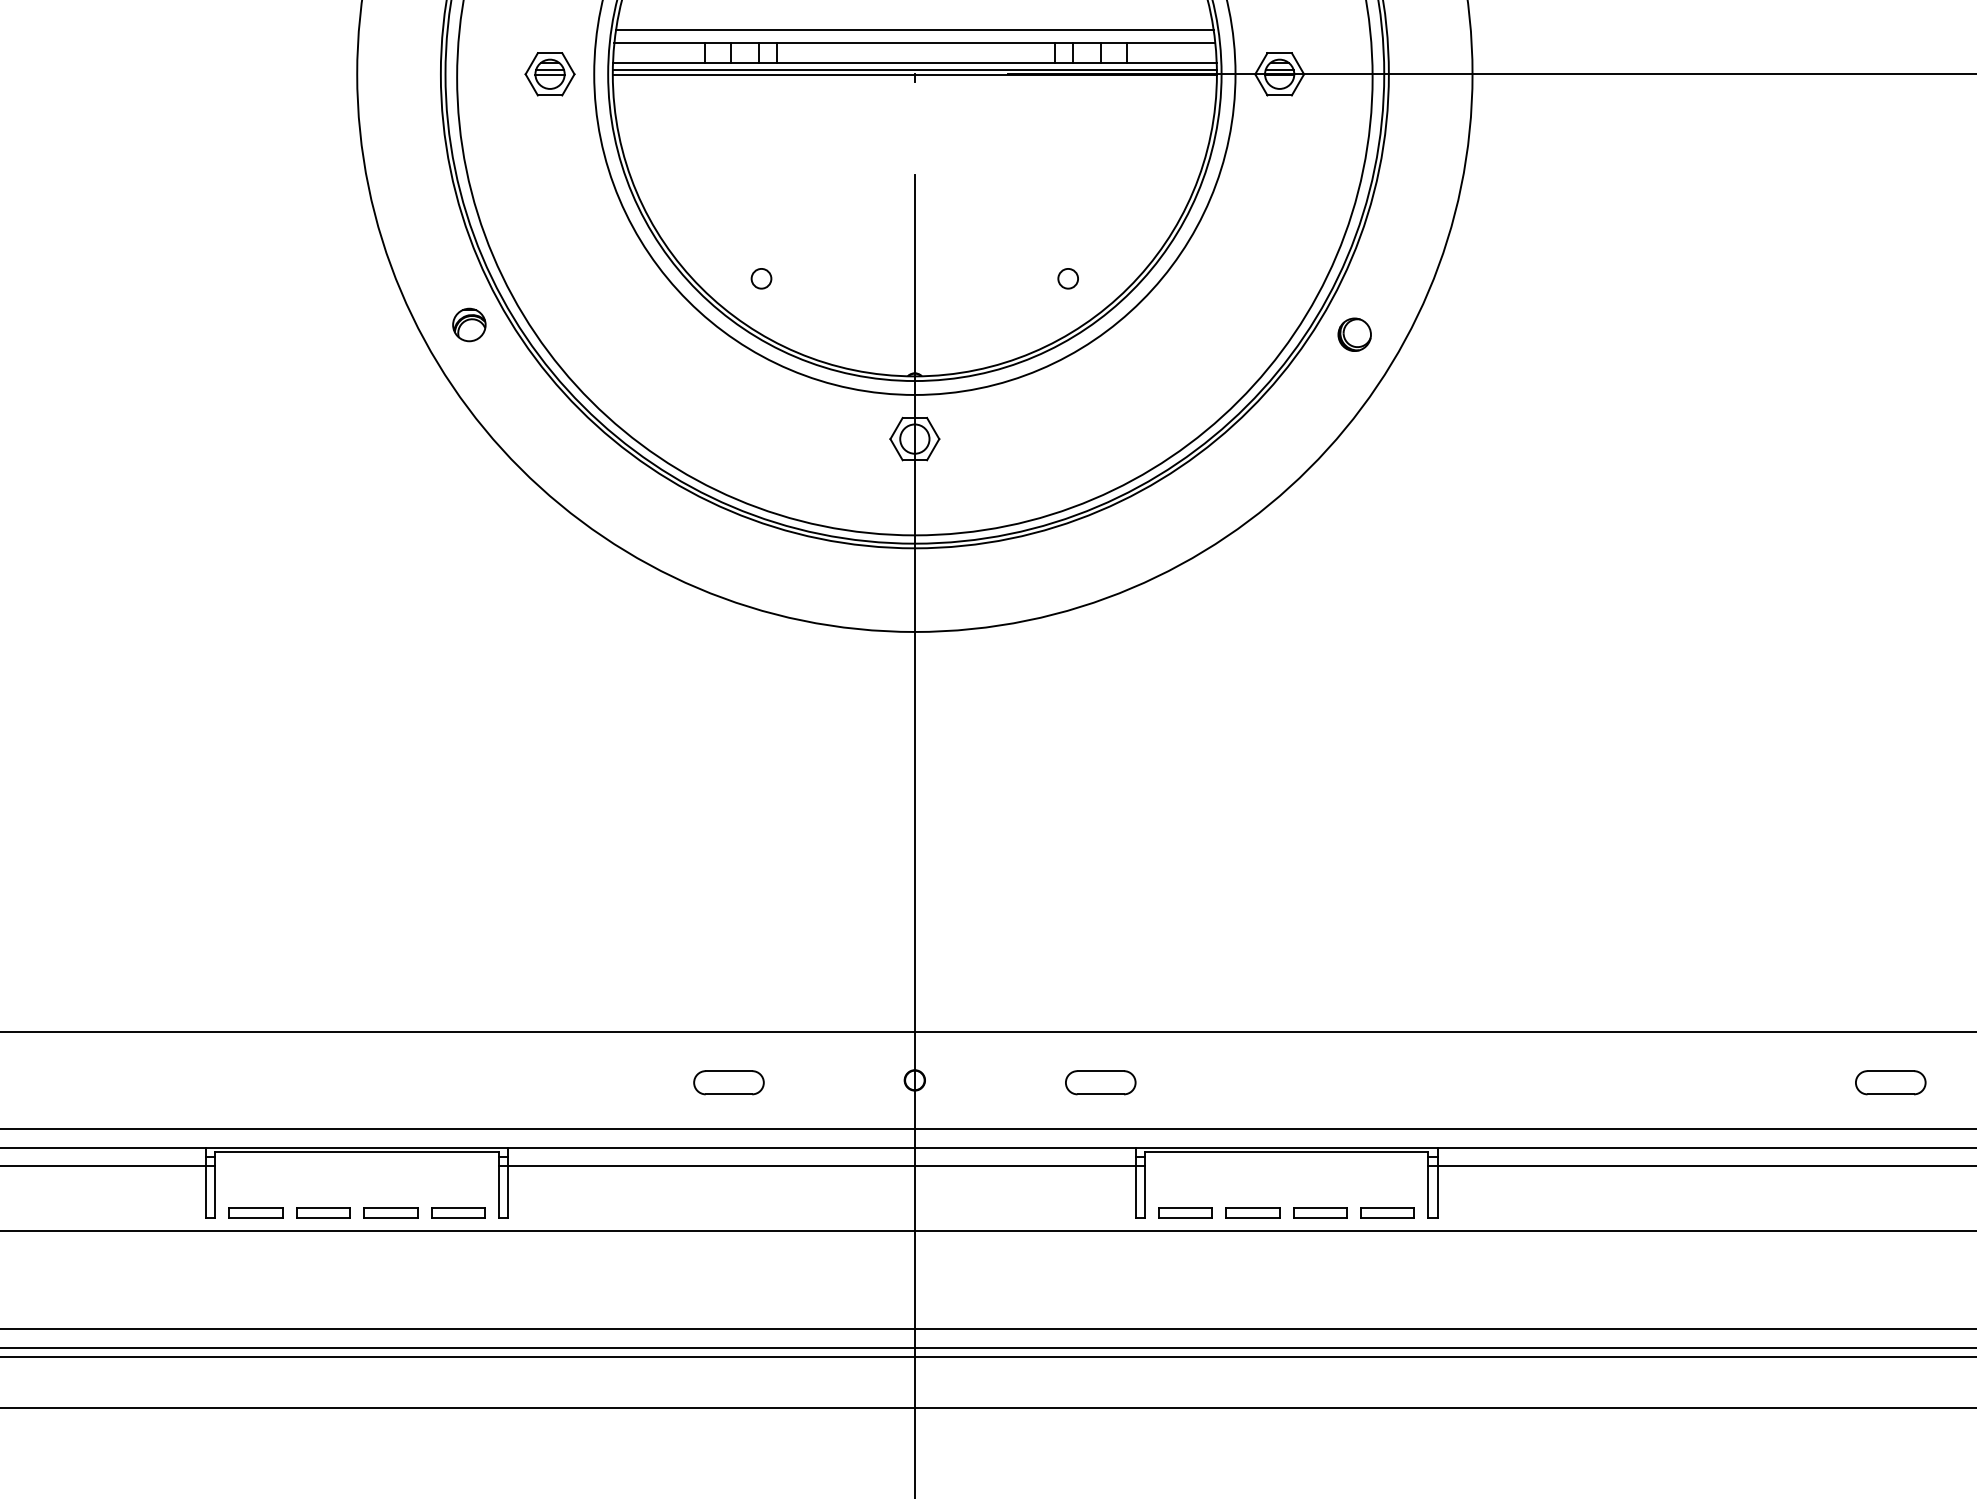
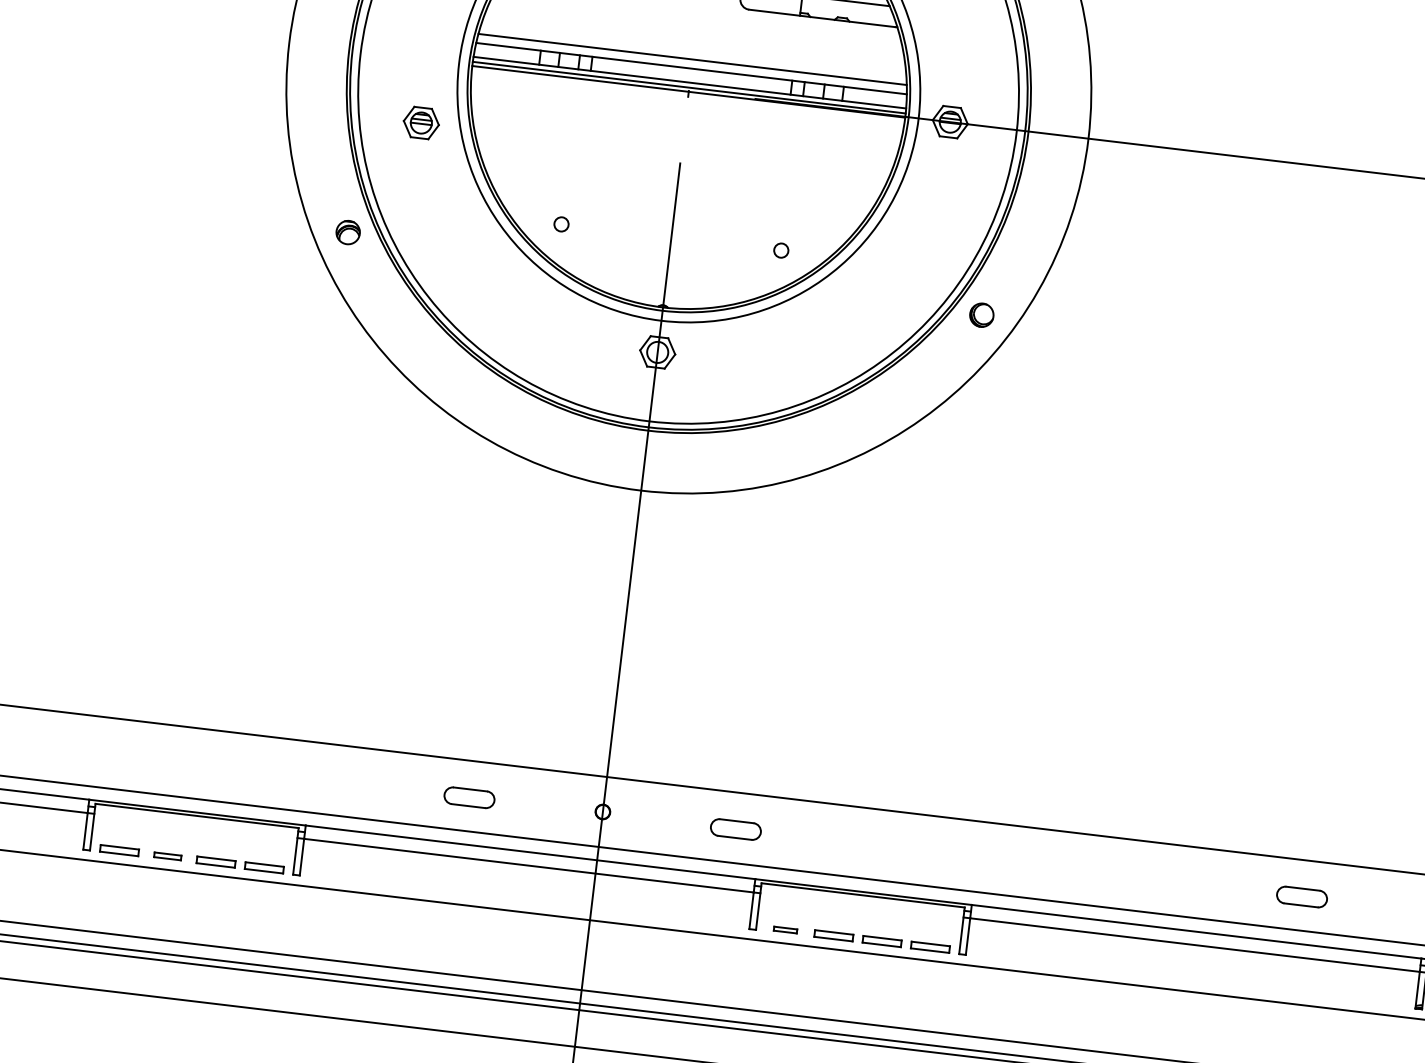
part: (549, 74) -> (420, 123), moved
part: (323, 1212) -> (167, 856), size x0.7
part: (1185, 1212) -> (785, 929), size x0.6

